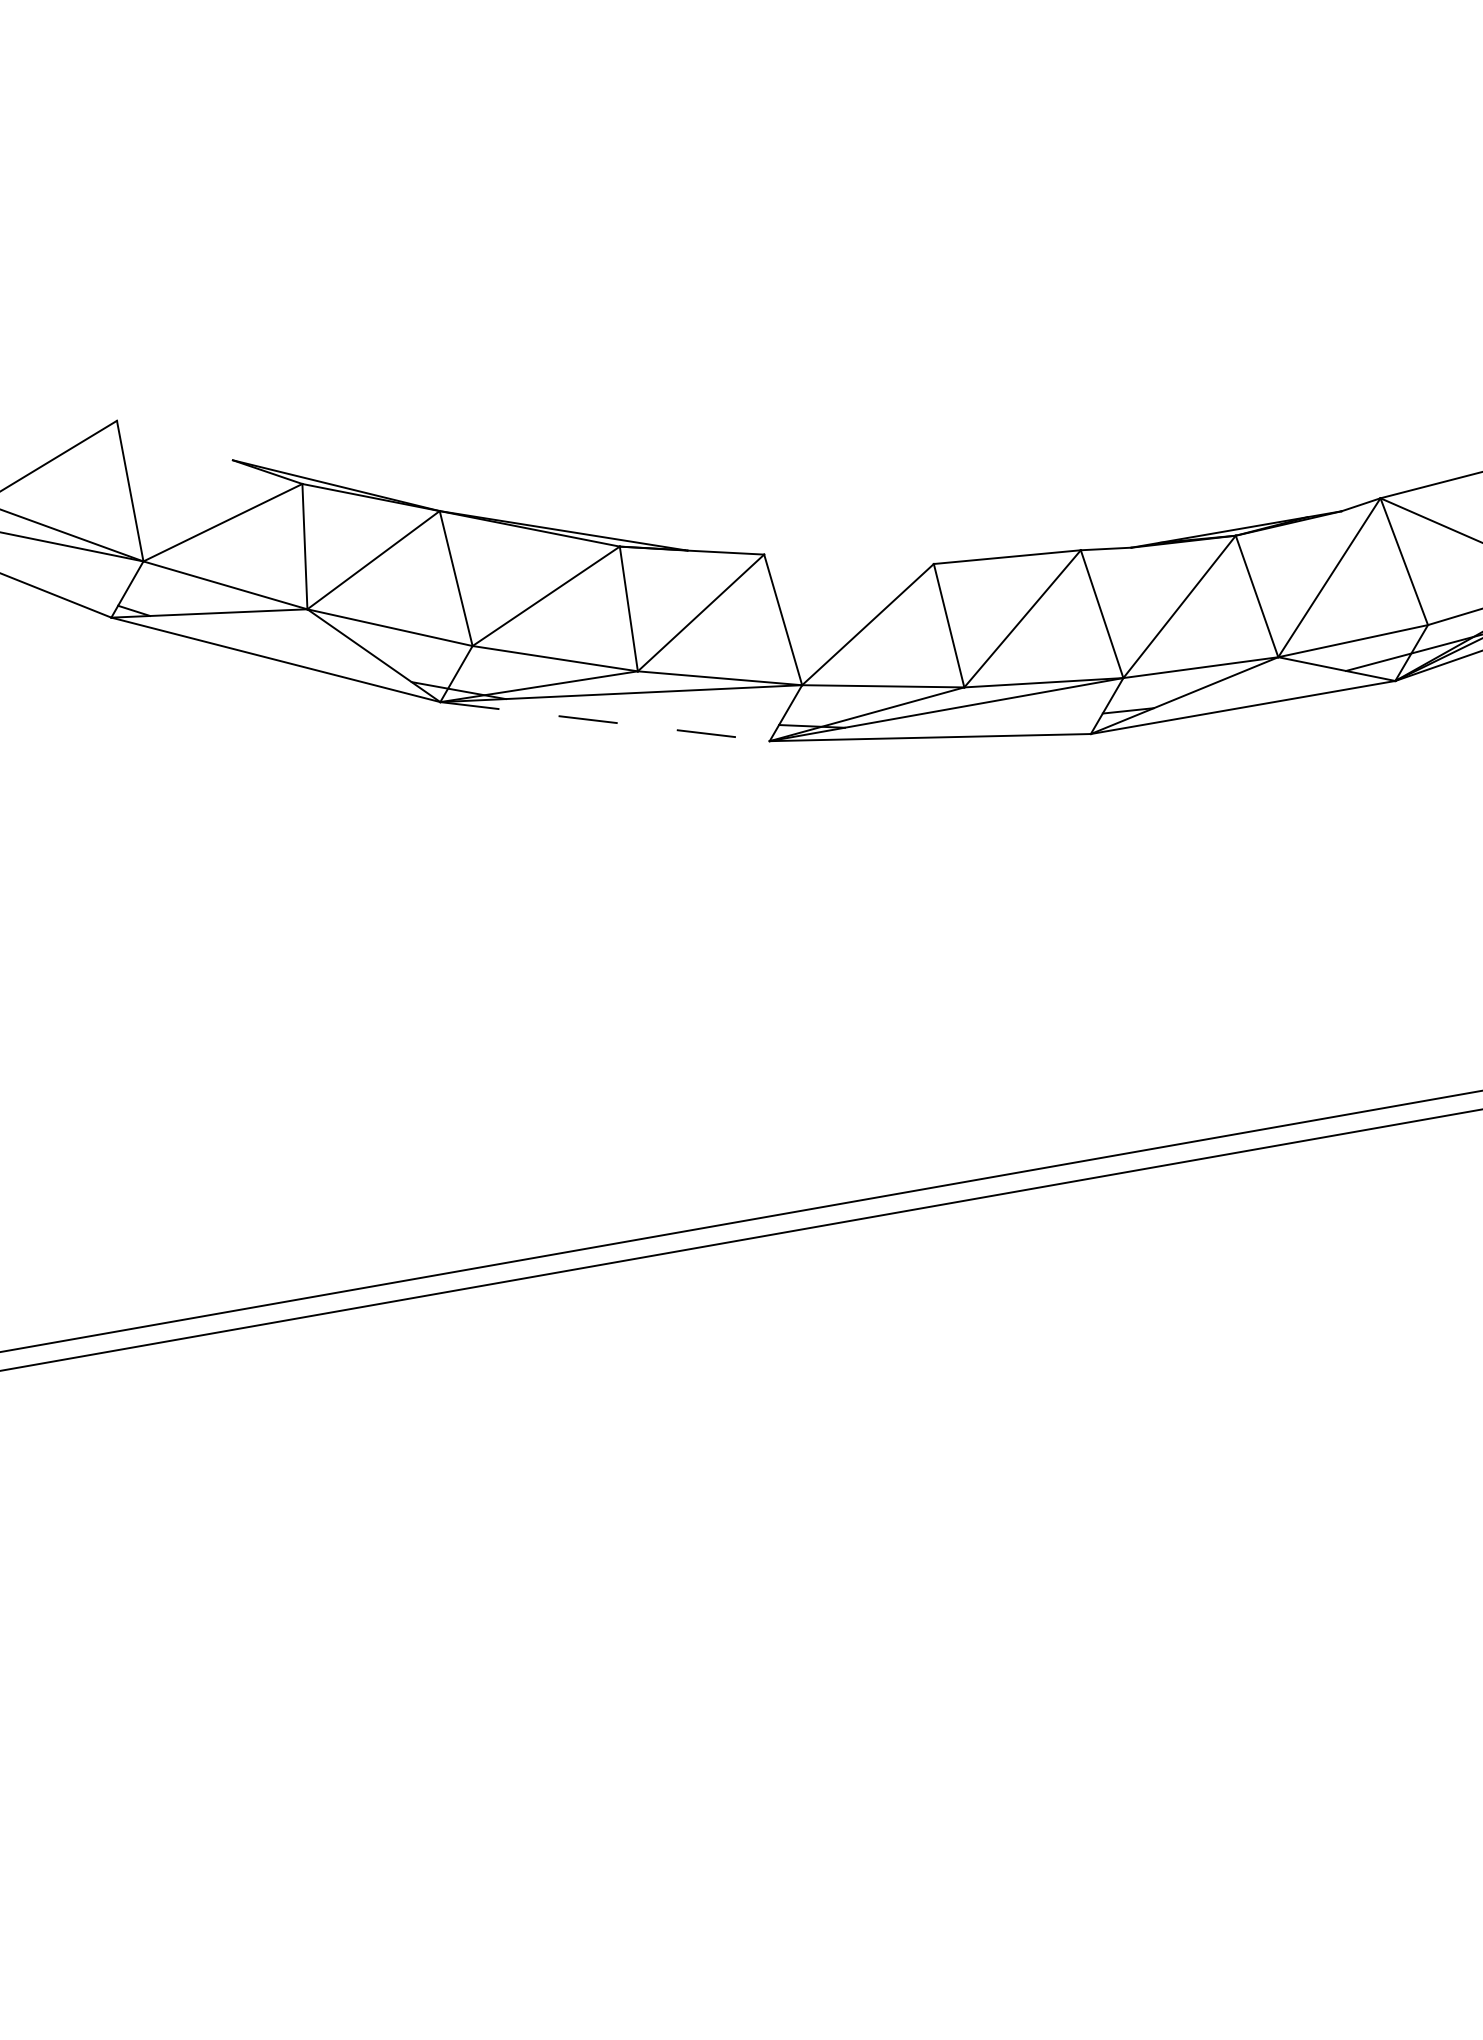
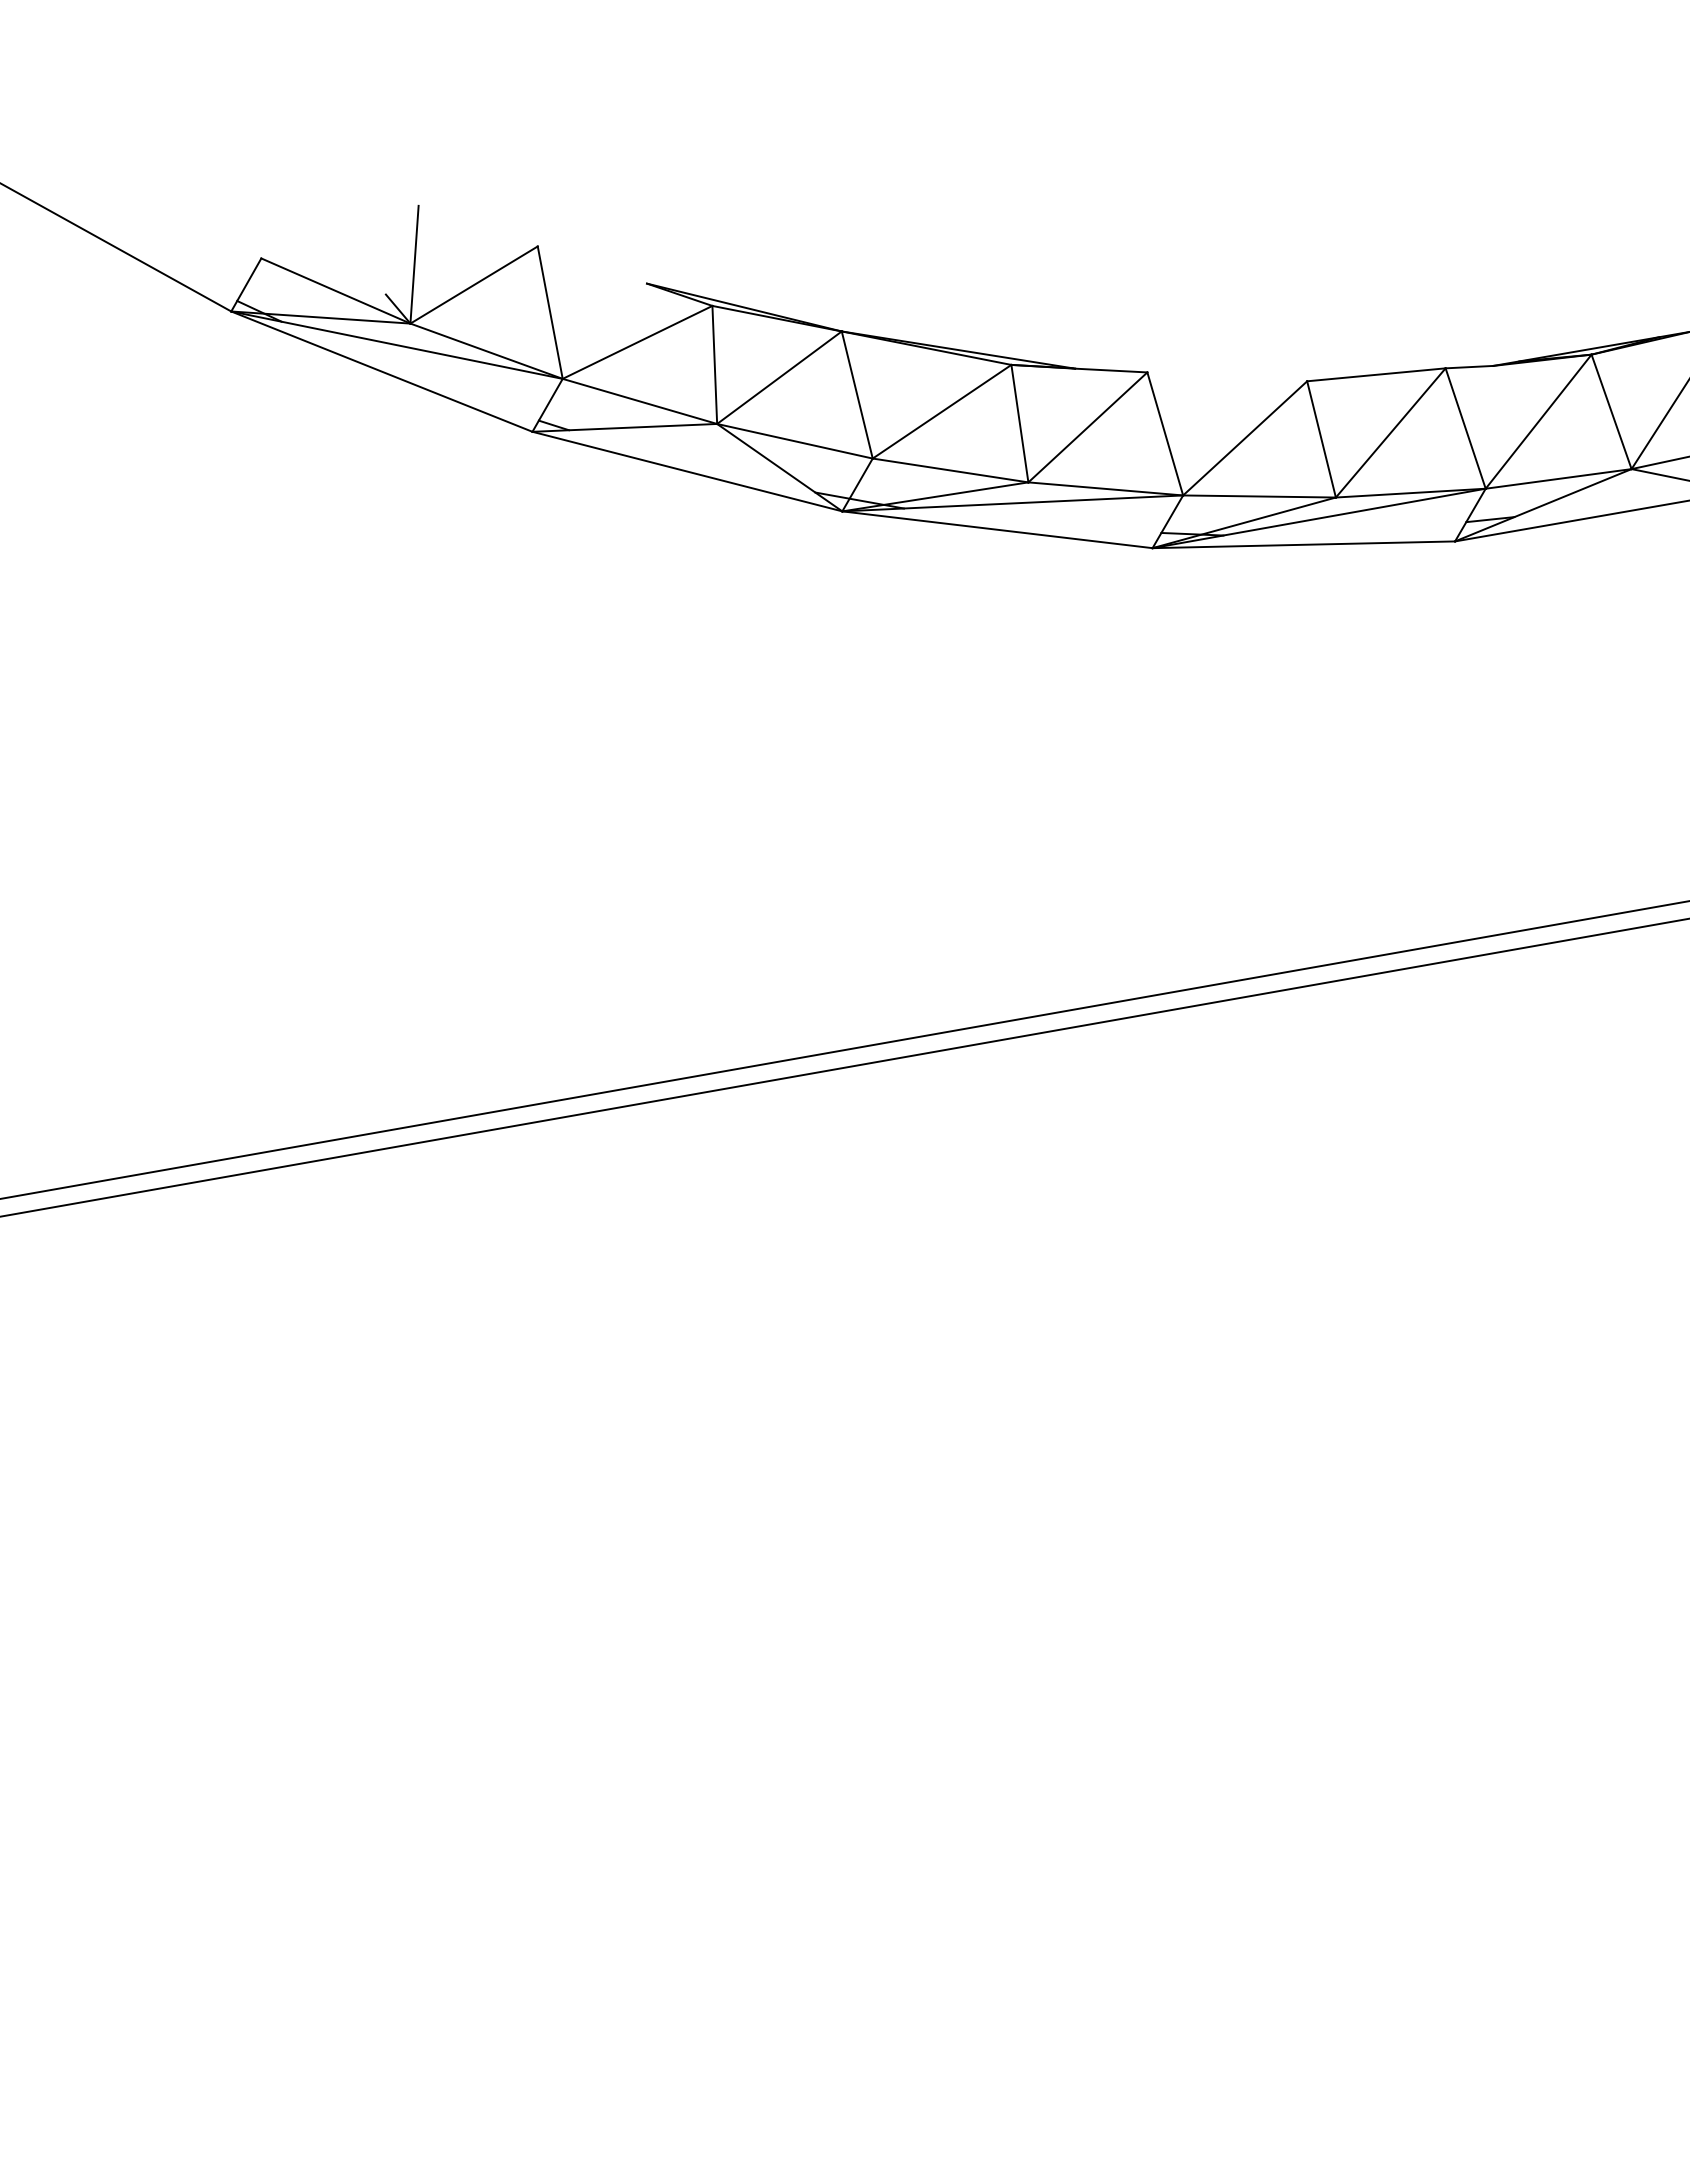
line: (605, 721) -> (997, 529), dashed -> solid

